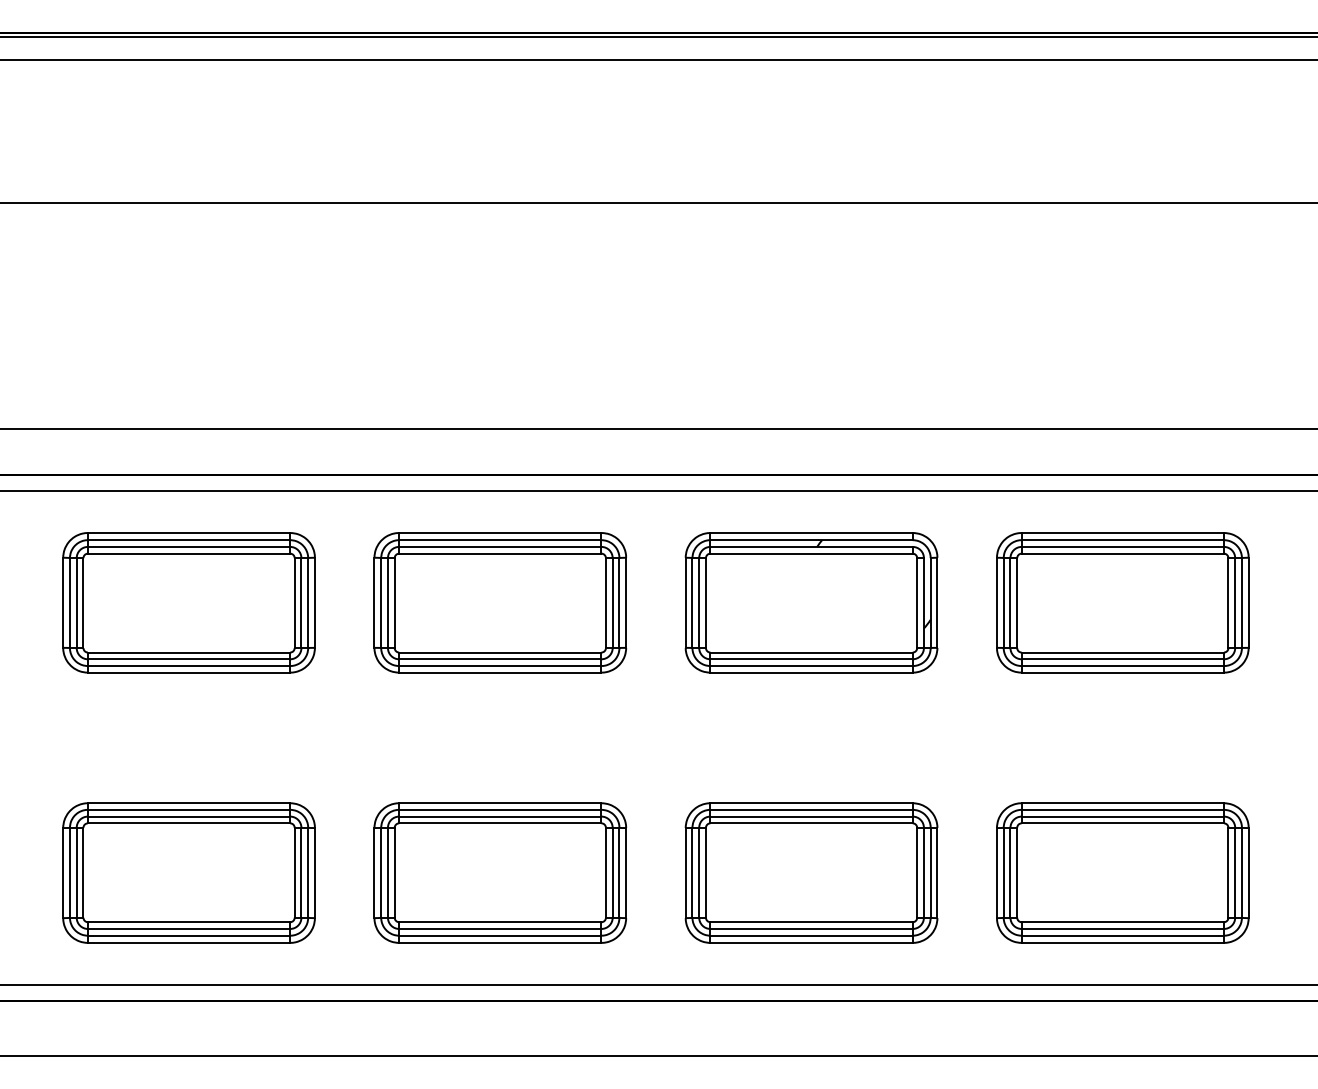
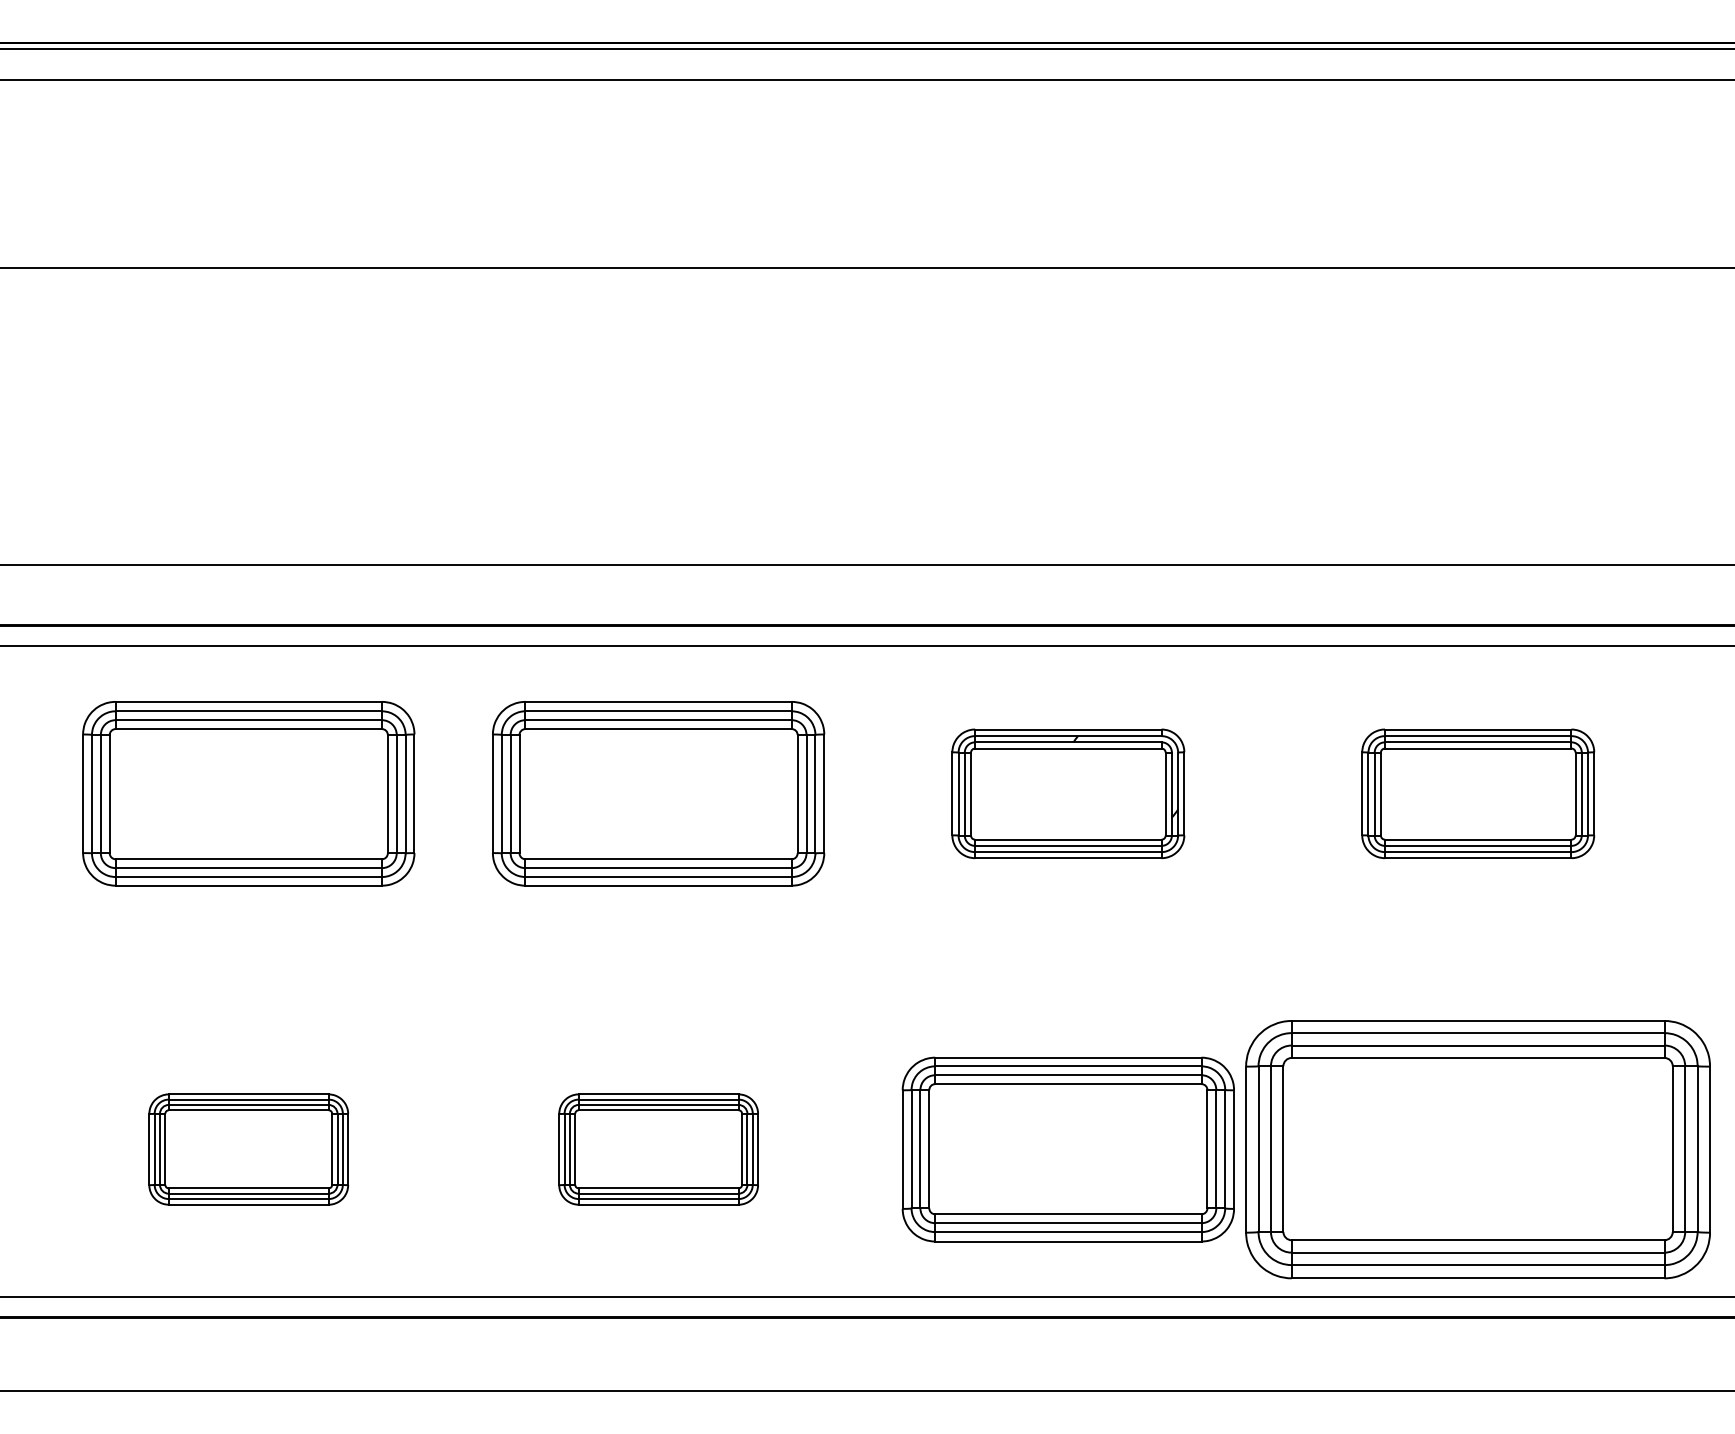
part: (811, 602) -> (1068, 793), size x0.7
part: (1122, 602) -> (1477, 793), size x0.7
part: (188, 872) -> (248, 1148), size x0.6
part: (500, 872) -> (658, 1148), size x0.6
part: (1122, 872) -> (1477, 1148), size x1.4

